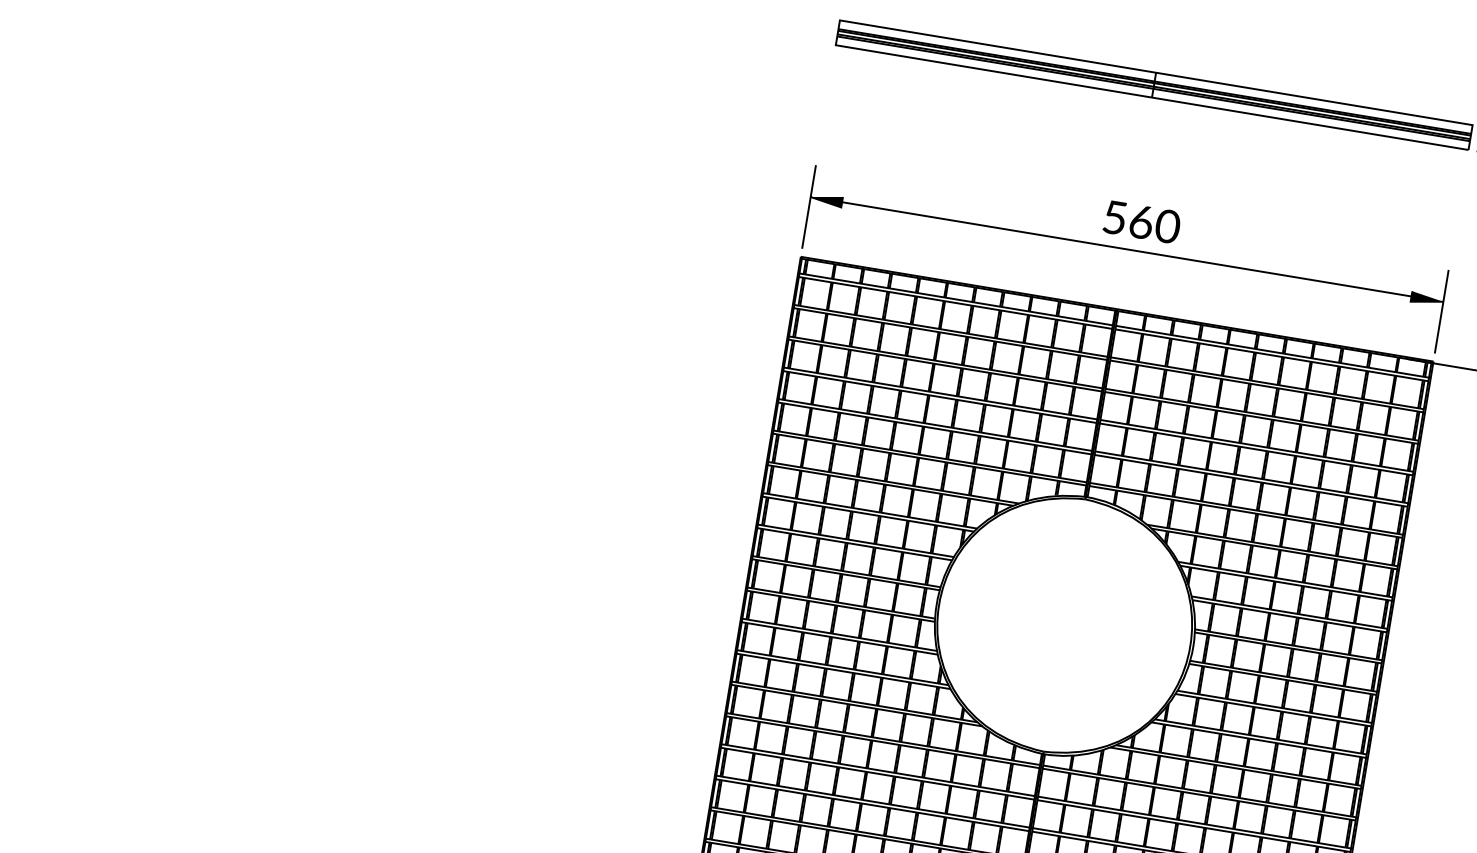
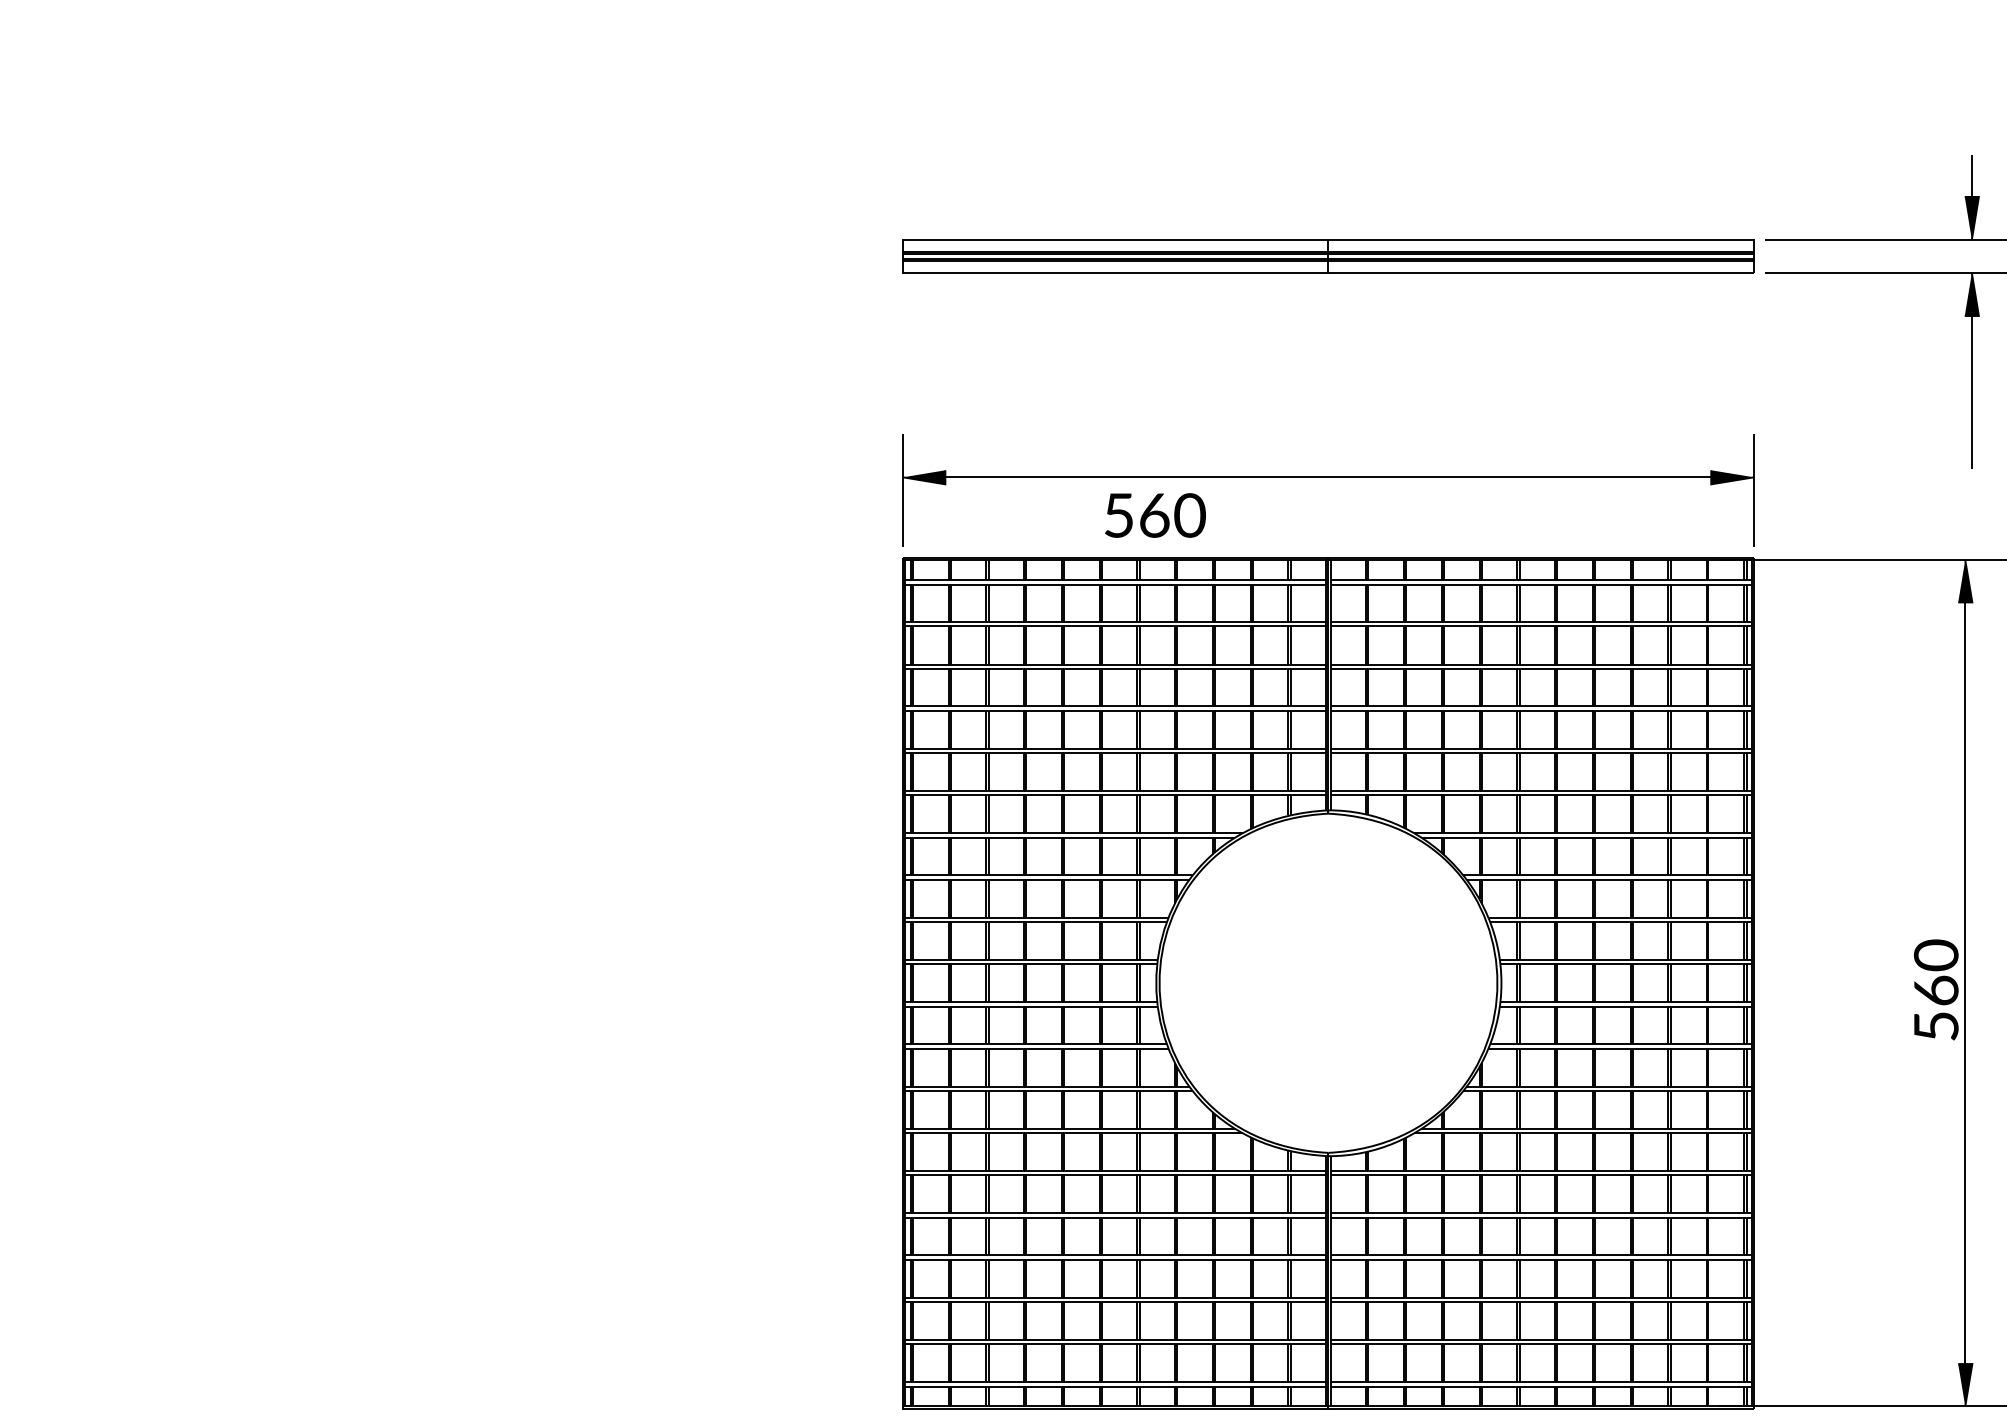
text: (1142, 222) -> (1155, 515), moved

